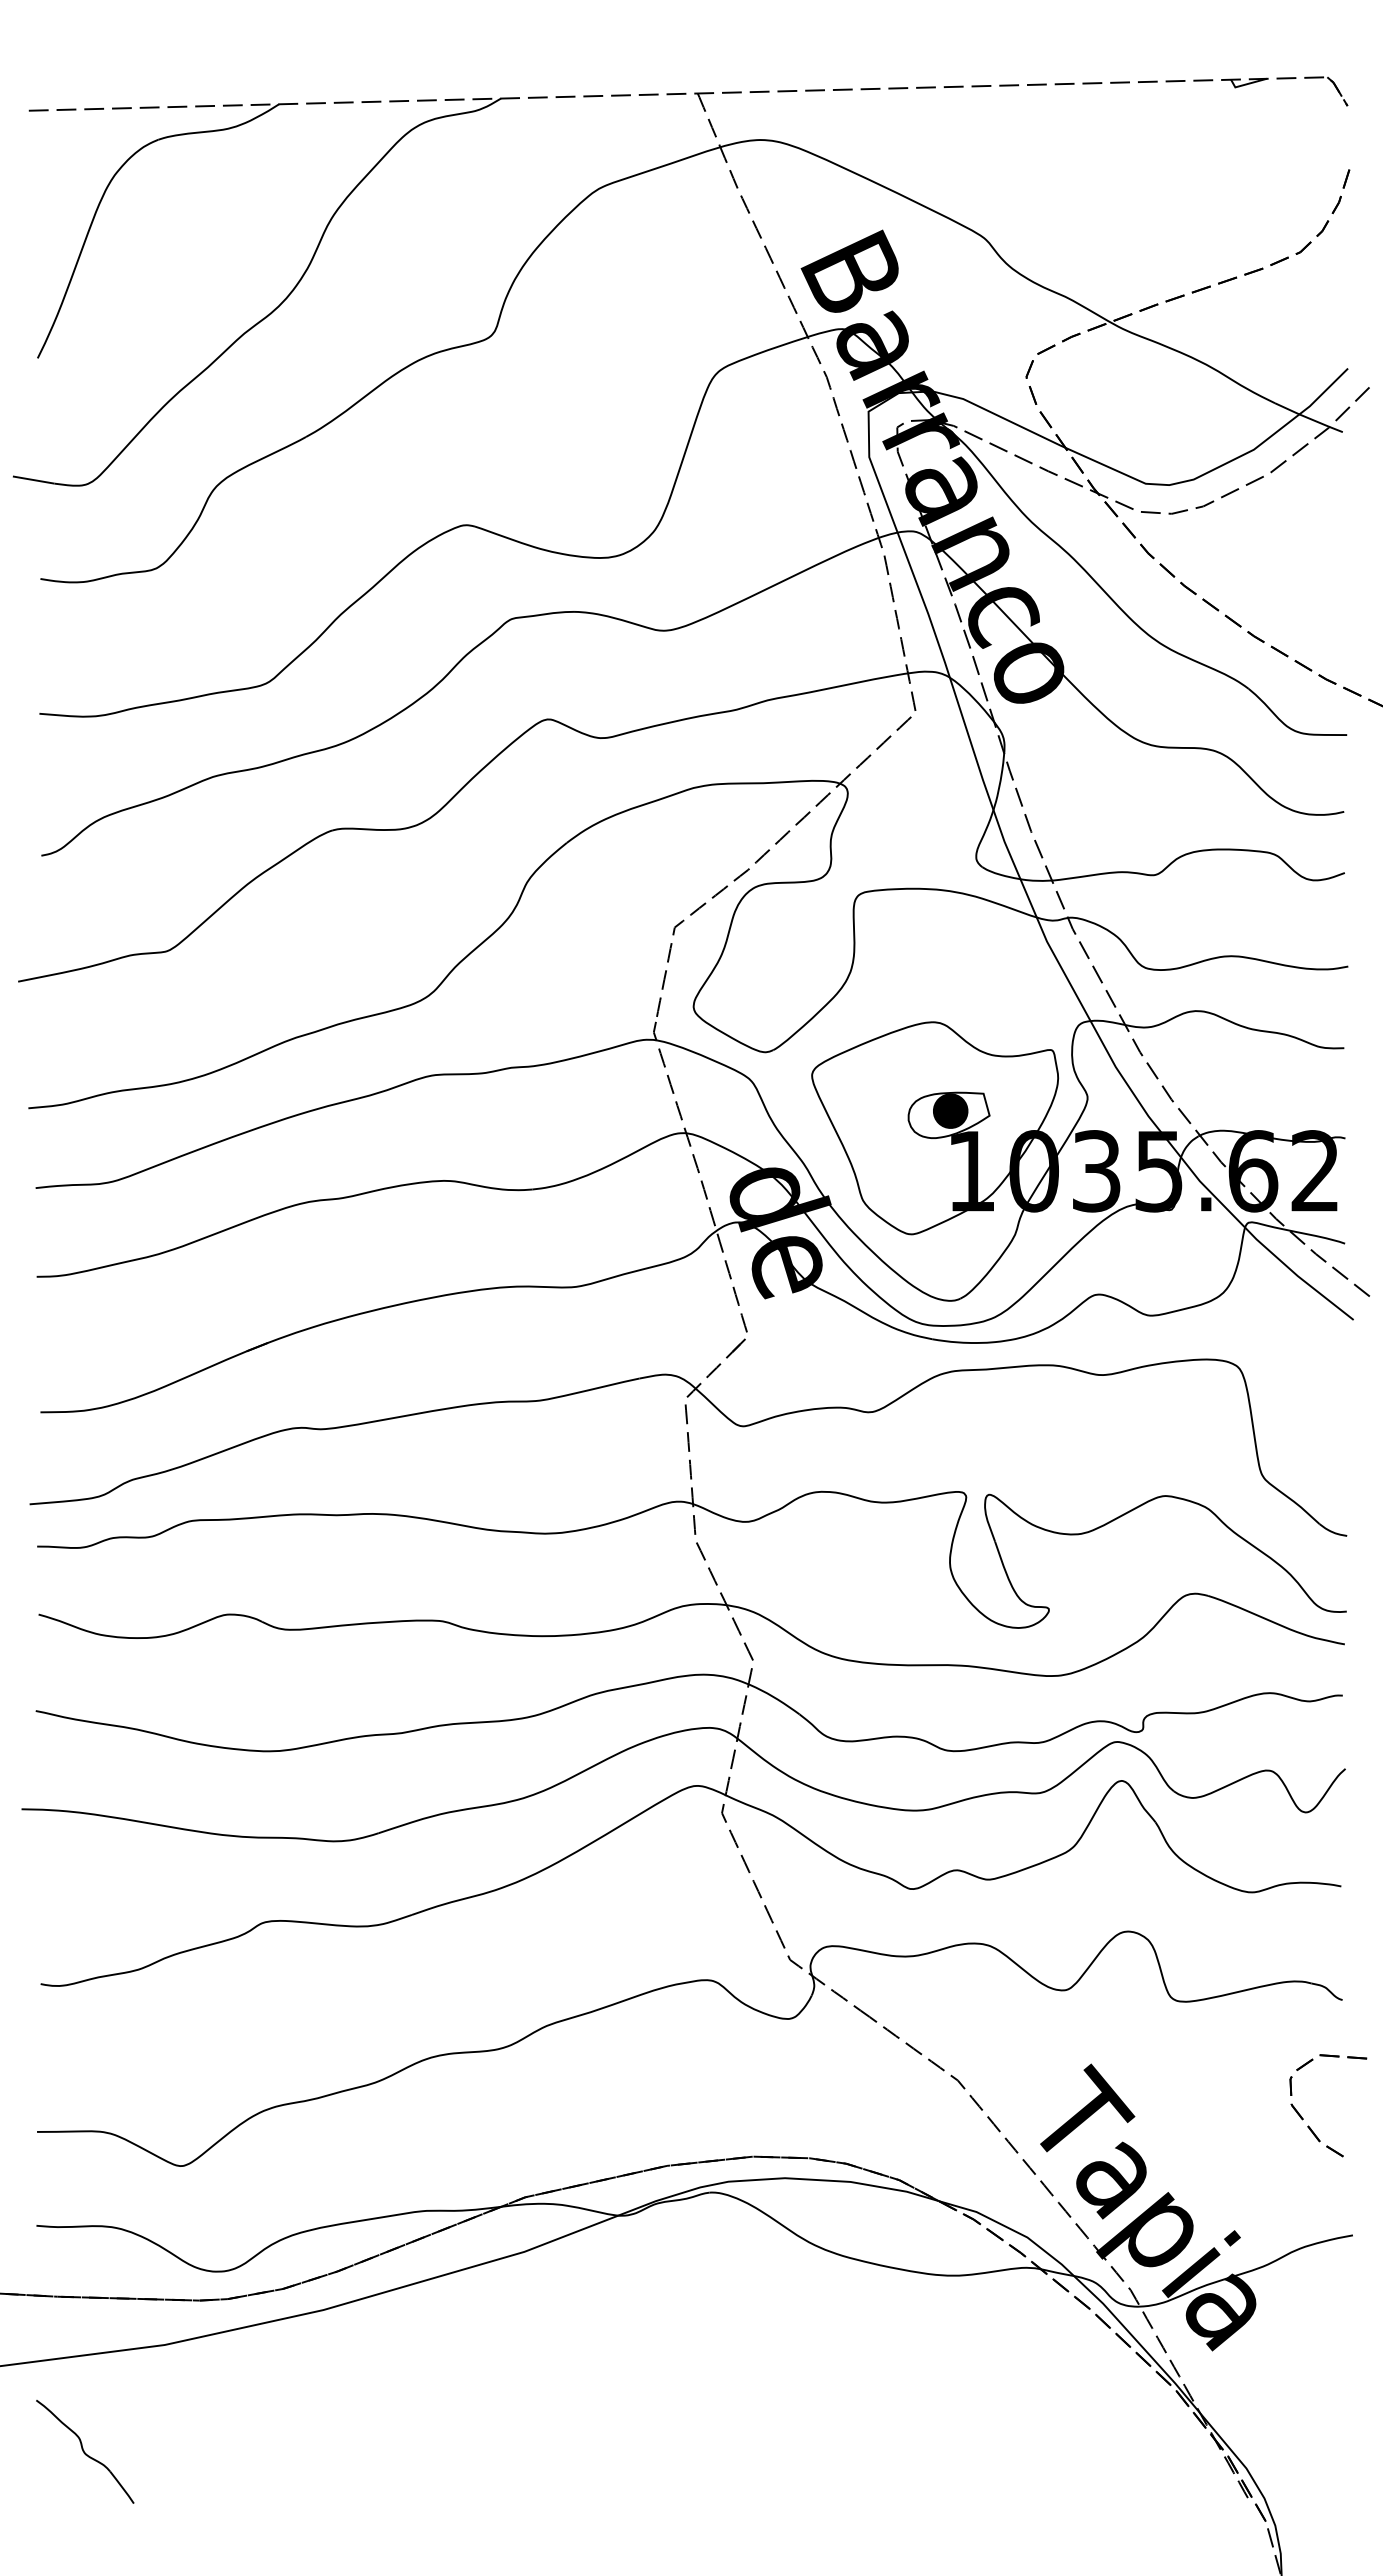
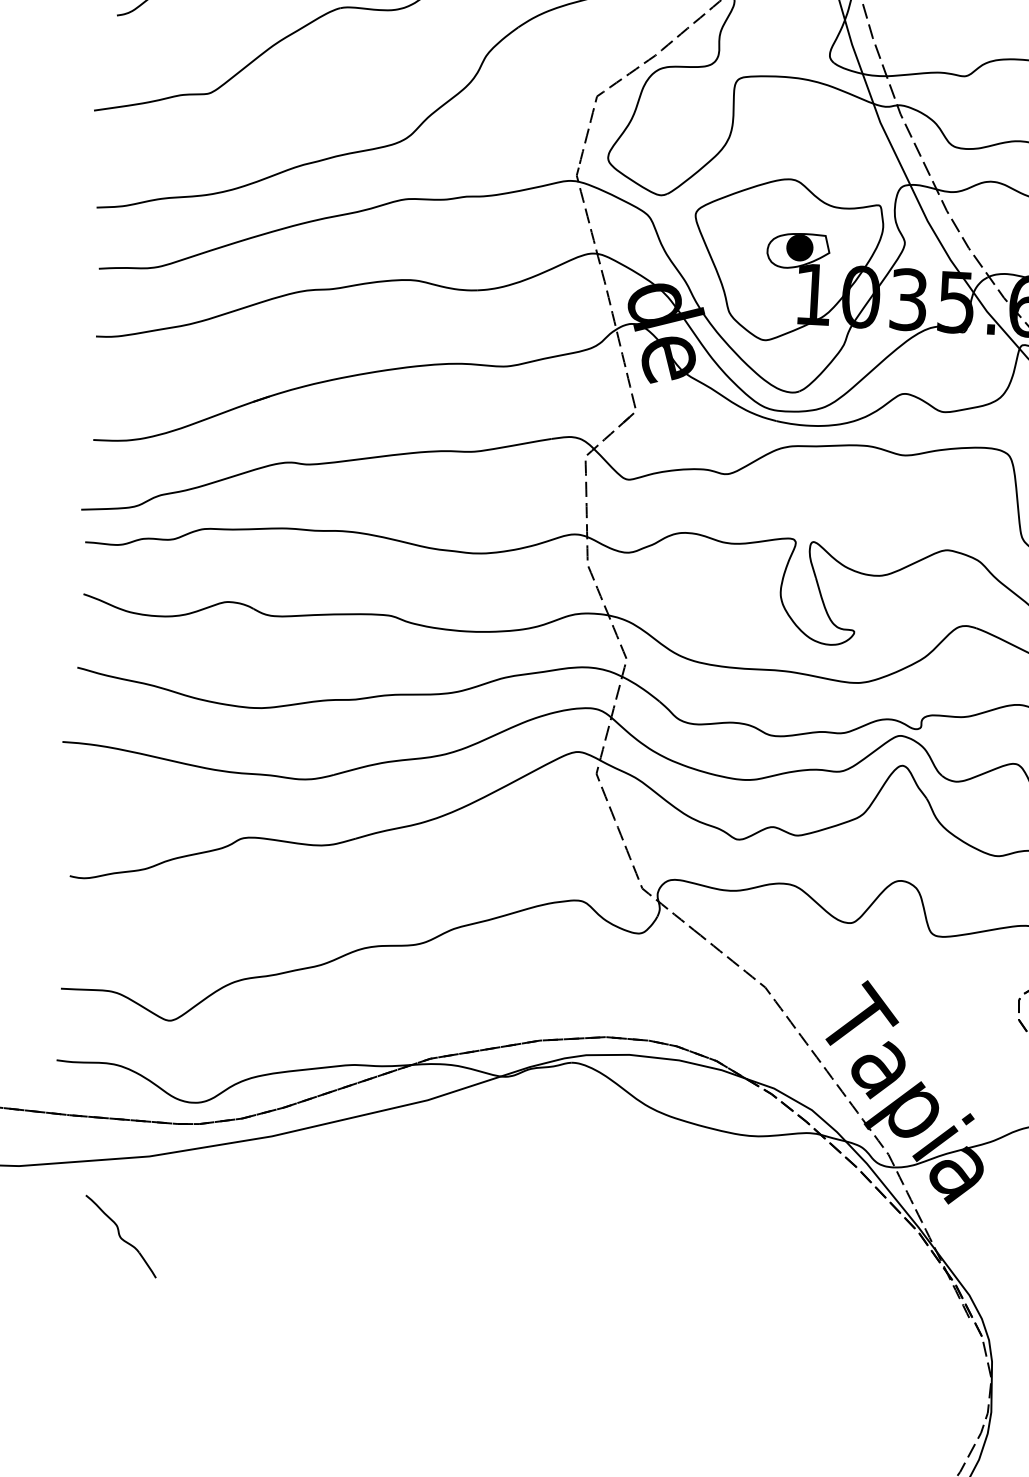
part: (85, 2451) -> (121, 1236), moved

